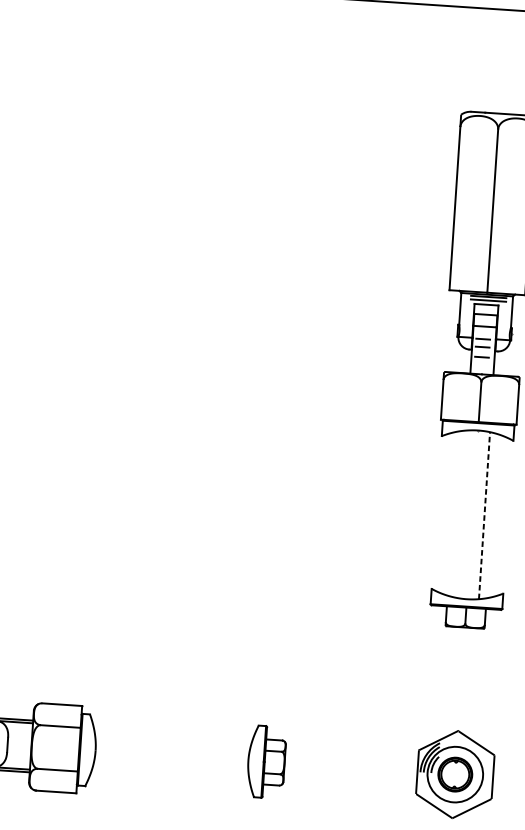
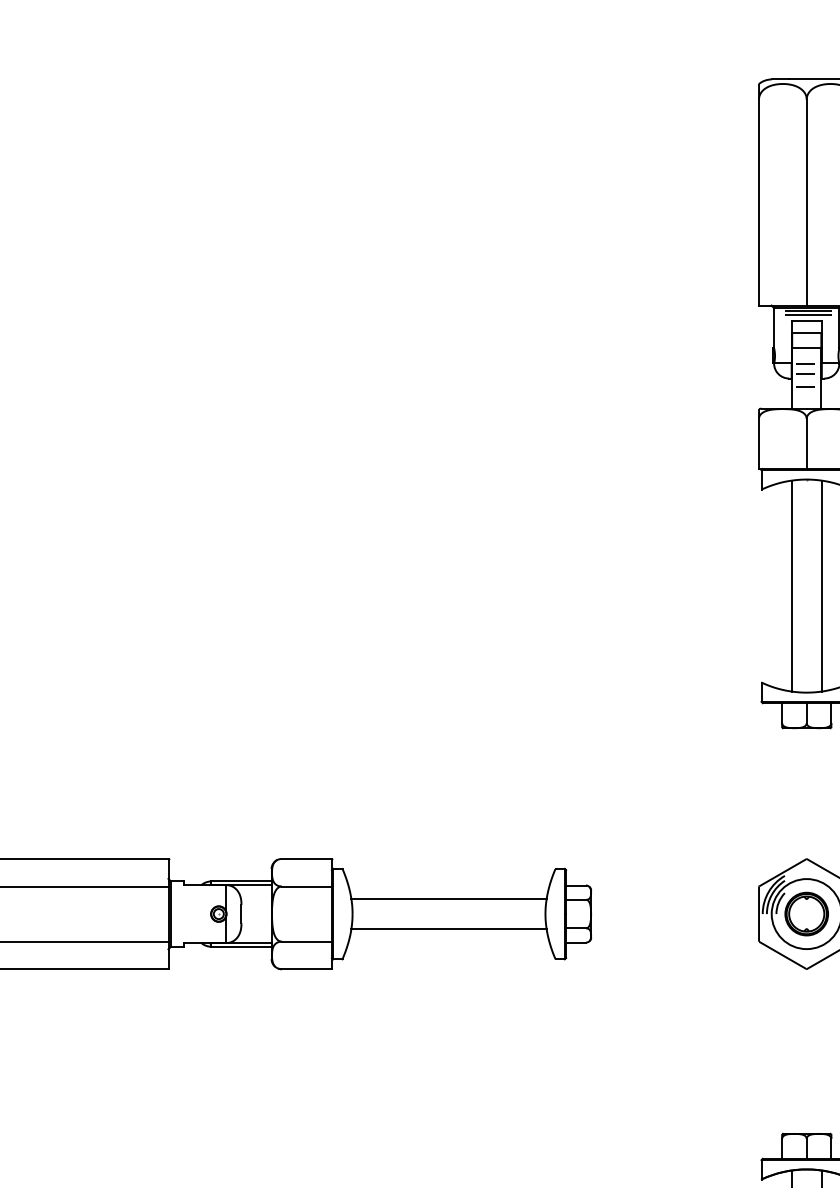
line: (460, 513) -> (791, 585), added
line: (484, 515) -> (821, 585), dashed -> solid
line: (172, 744) -> (448, 899), added
line: (170, 767) -> (448, 929), added

